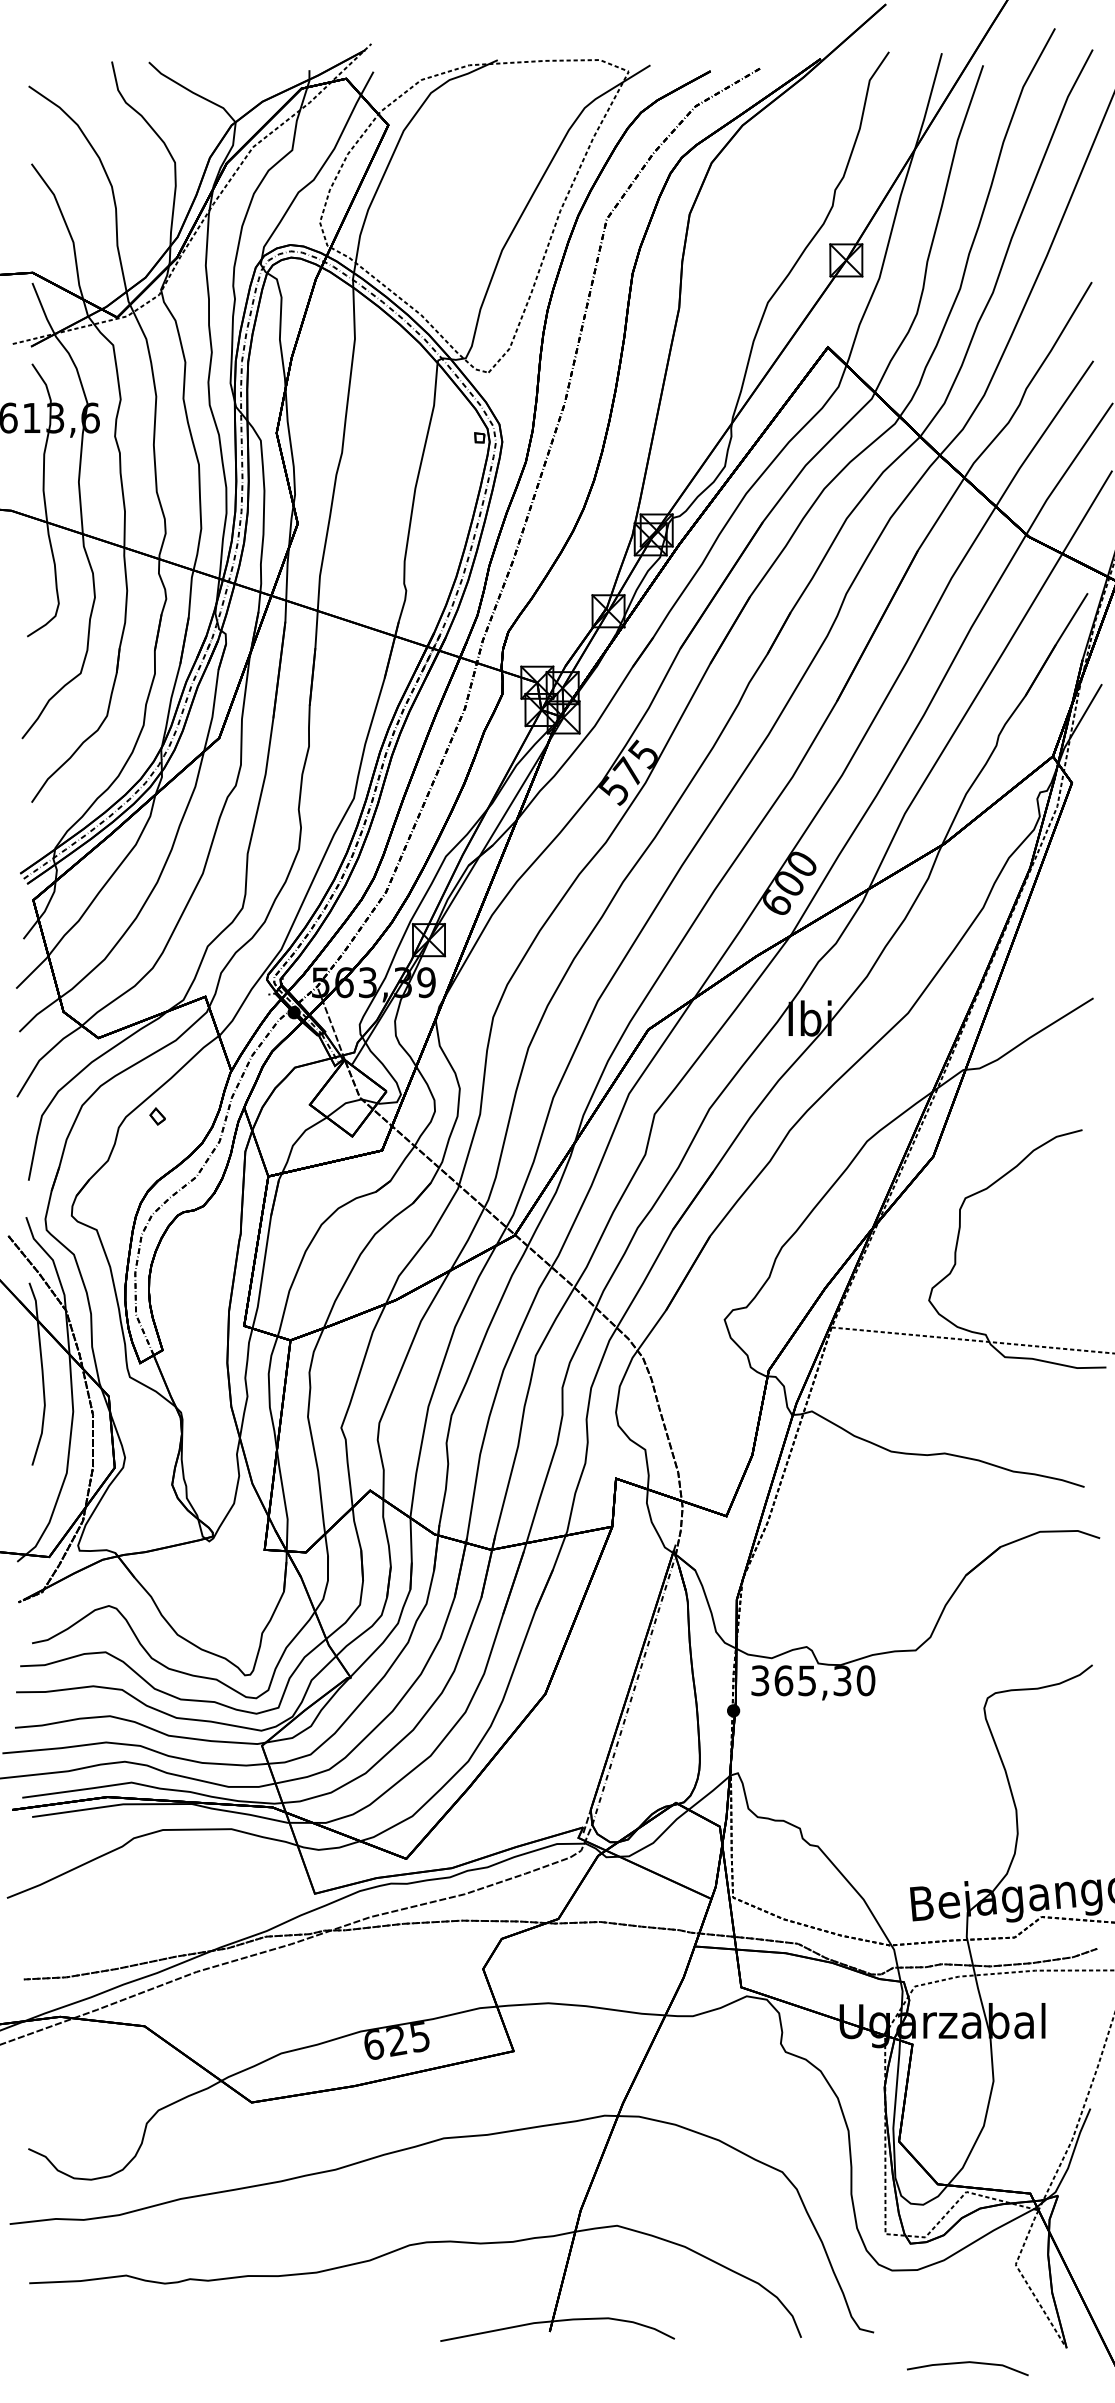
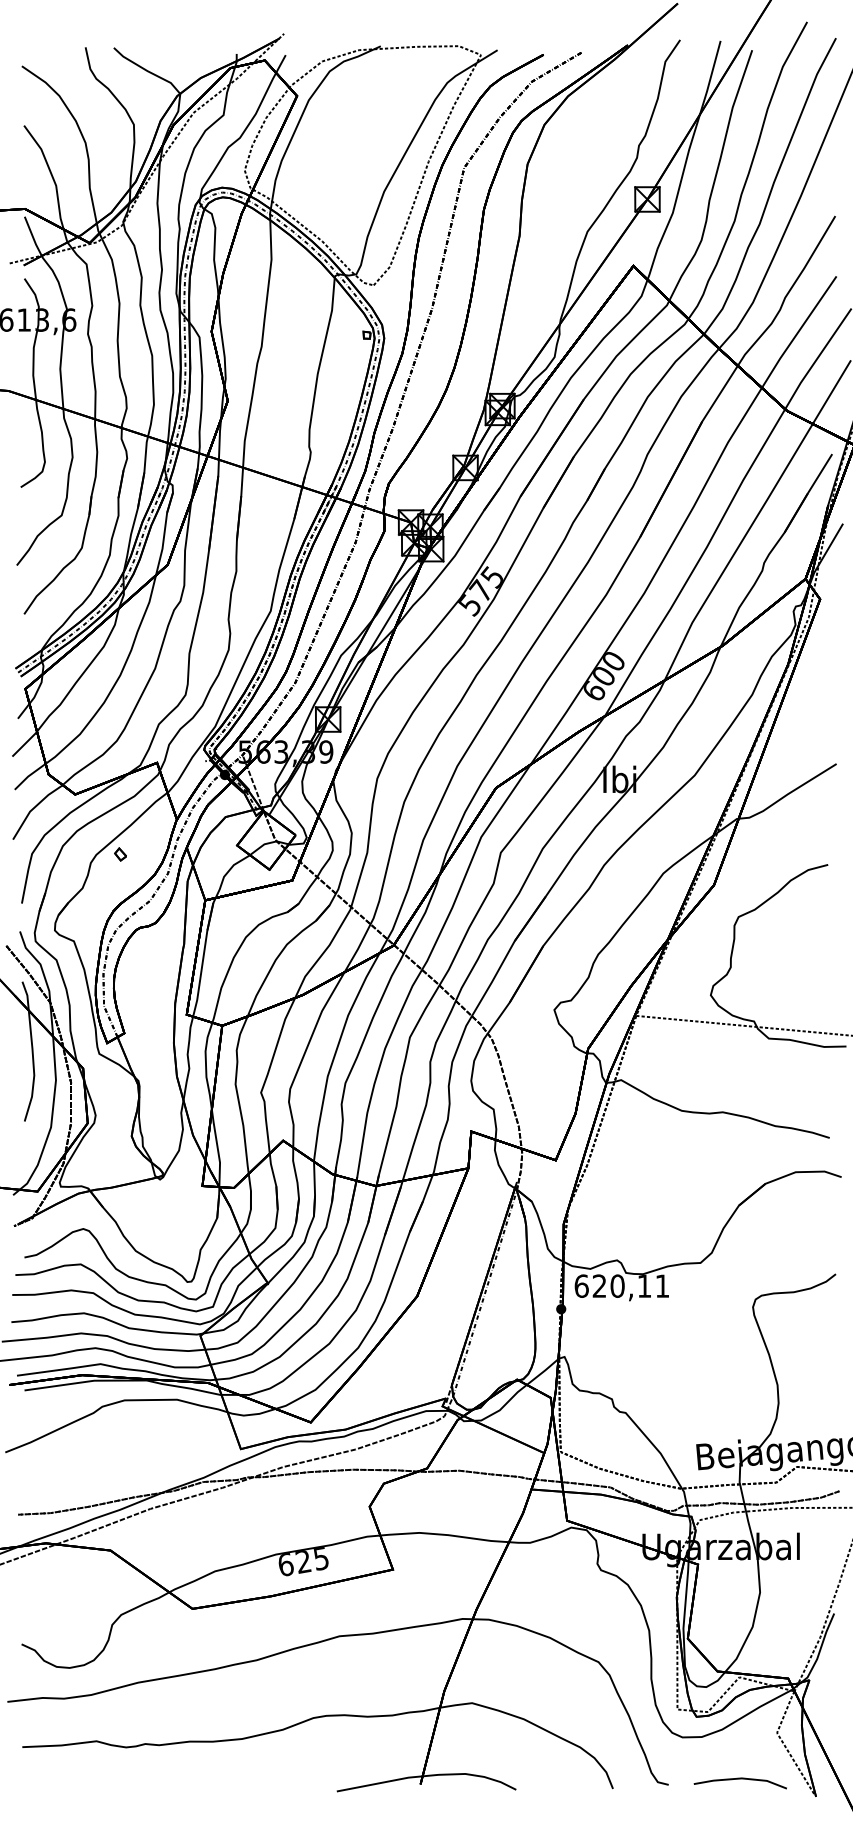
text: (813, 1680) -> (622, 1285), 365,30 -> 620,11
line: (967, 2363) -> (740, 1779), moved

